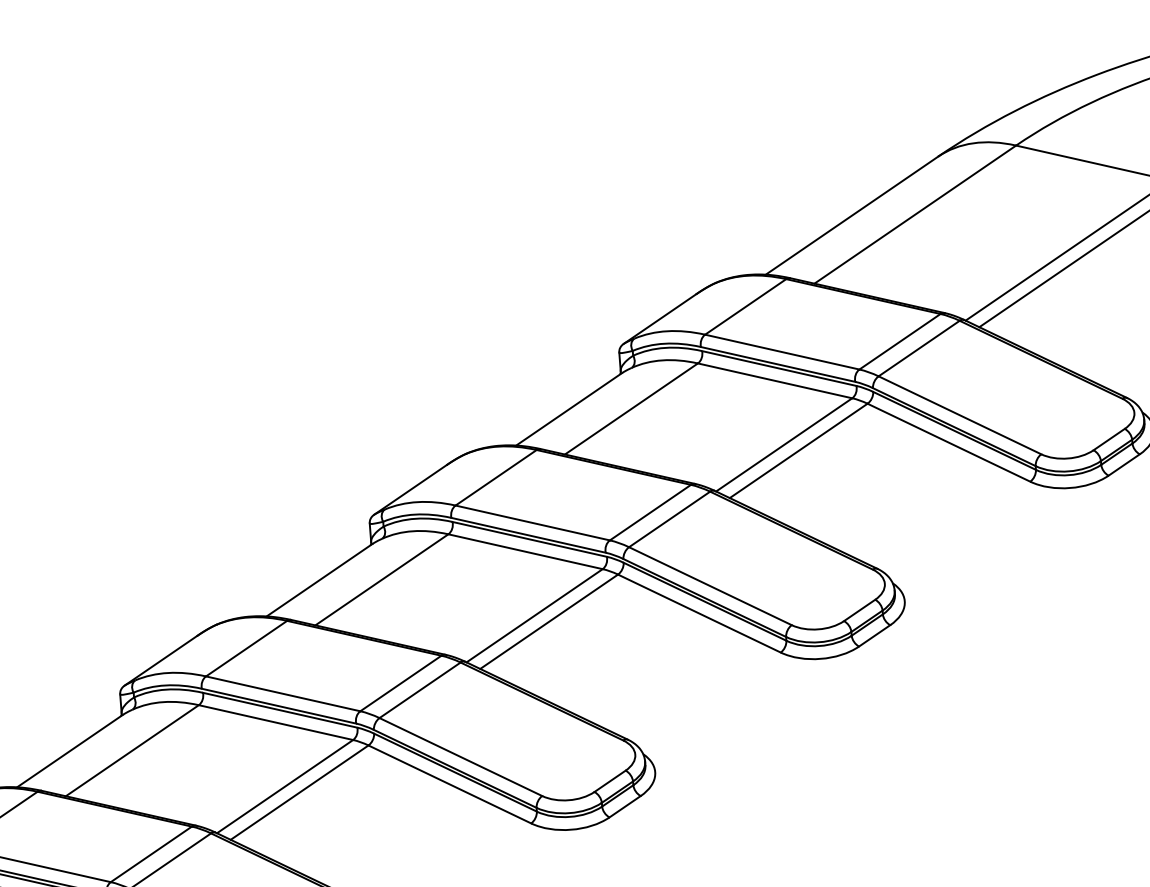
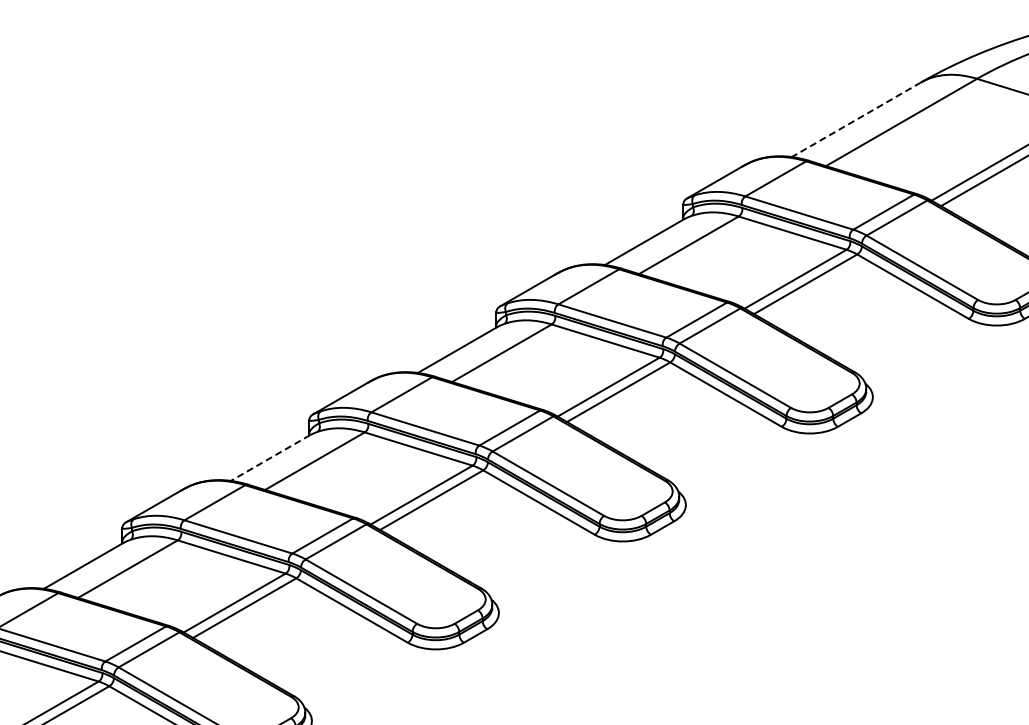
line: (852, 215) -> (856, 119), solid -> dashed
line: (70, 751) -> (270, 458), solid -> dashed

